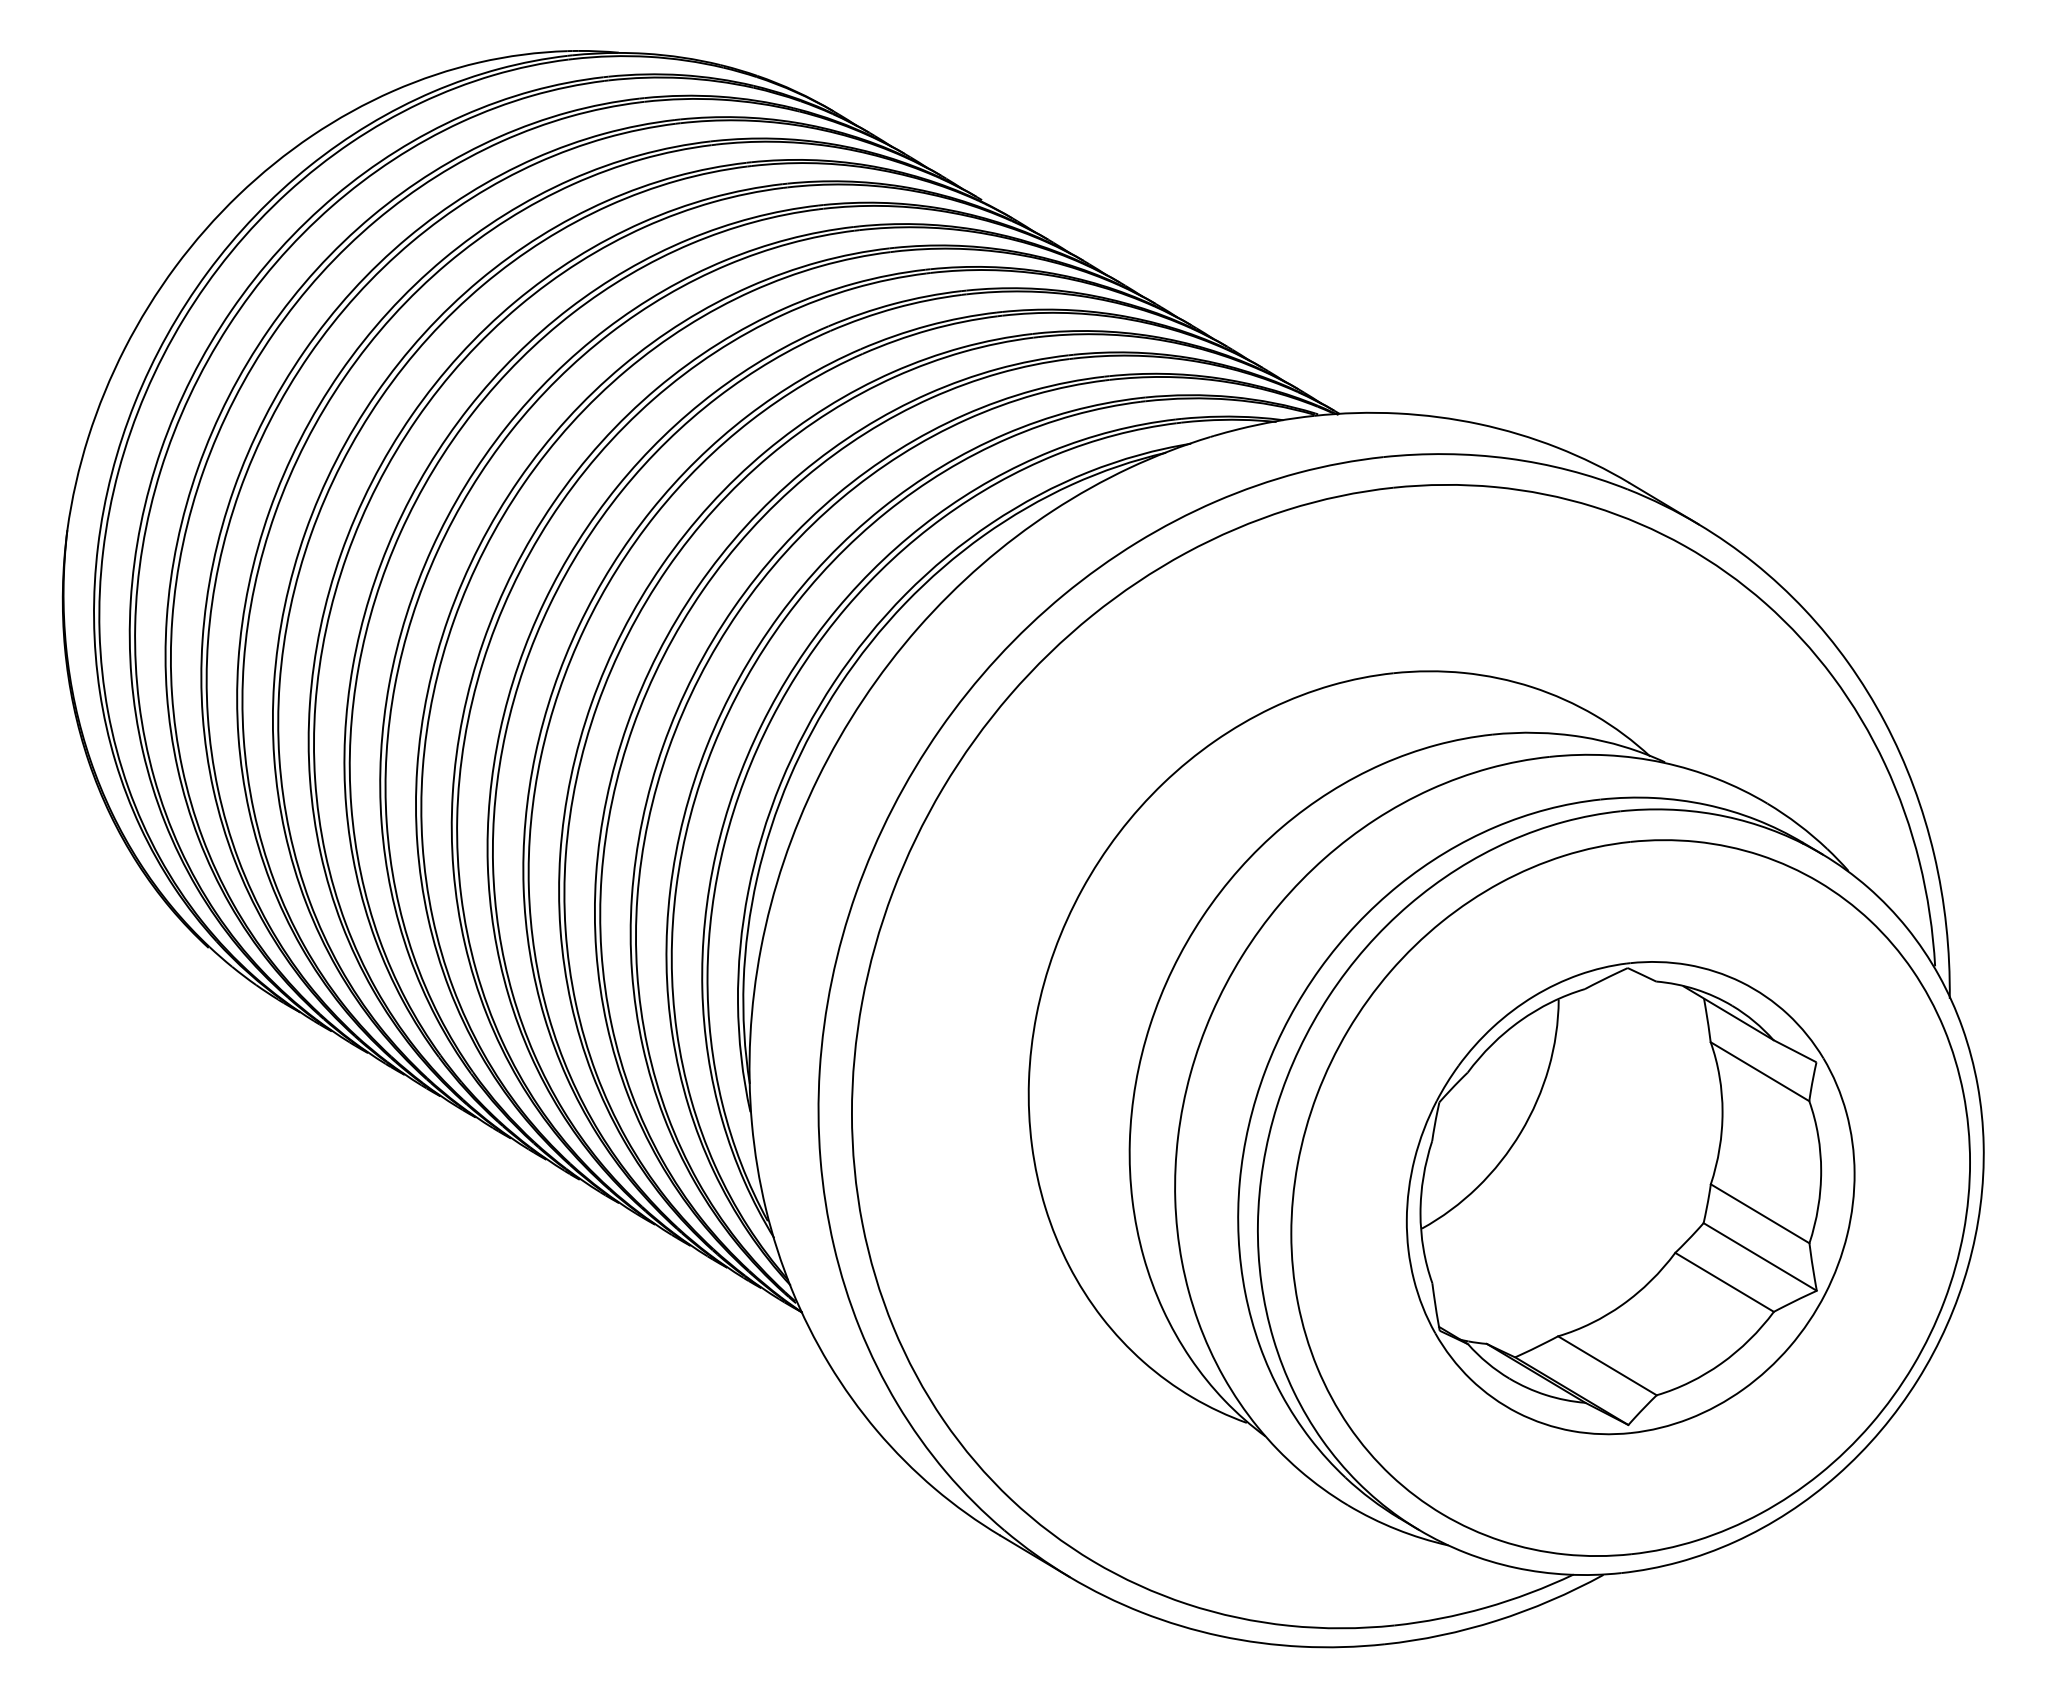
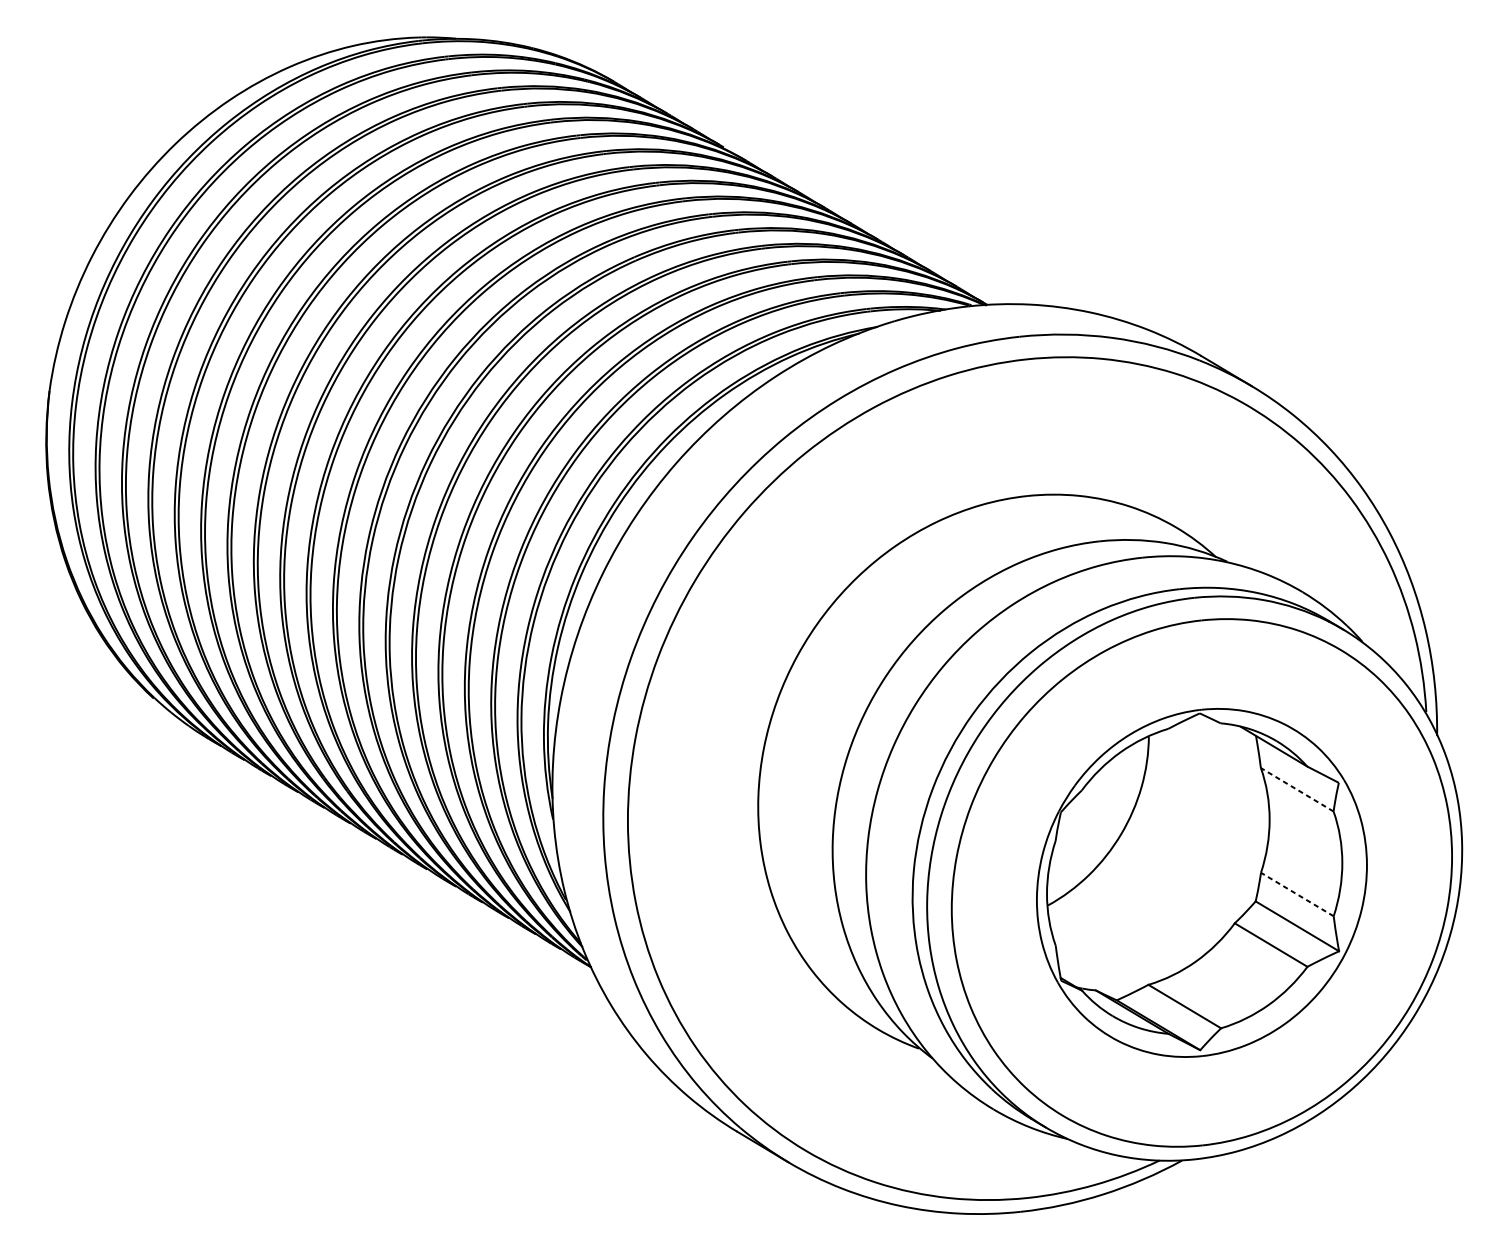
line: (1759, 1071) -> (1296, 789), solid -> dashed
line: (1759, 1213) -> (1296, 894), solid -> dashed

